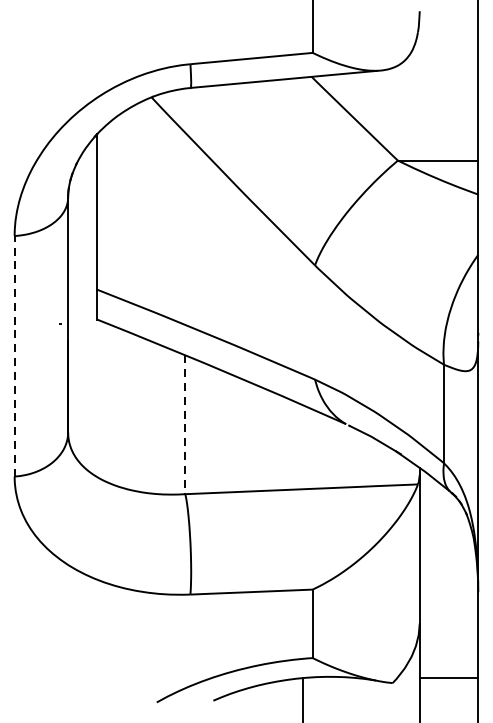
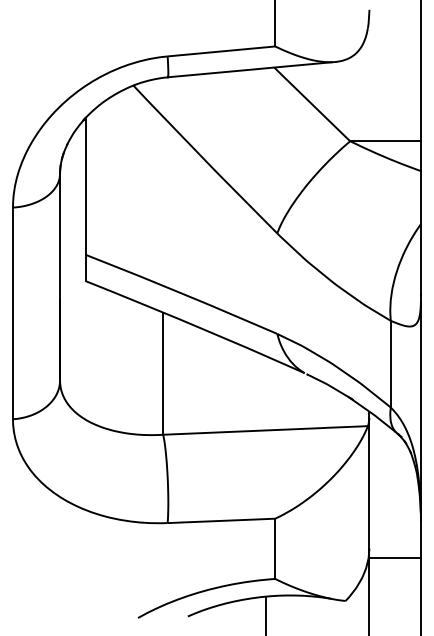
line: (14, 356) -> (12, 313), dashed -> solid
line: (185, 425) -> (163, 374), dashed -> solid
line: (449, 678) -> (395, 557), moved

